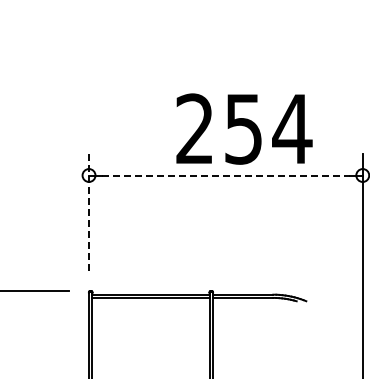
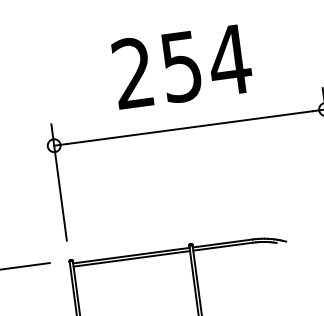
text: (244, 128) -> (182, 66), moved
line: (225, 175) -> (189, 127), dashed -> solid
line: (89, 212) -> (59, 182), dashed -> solid

